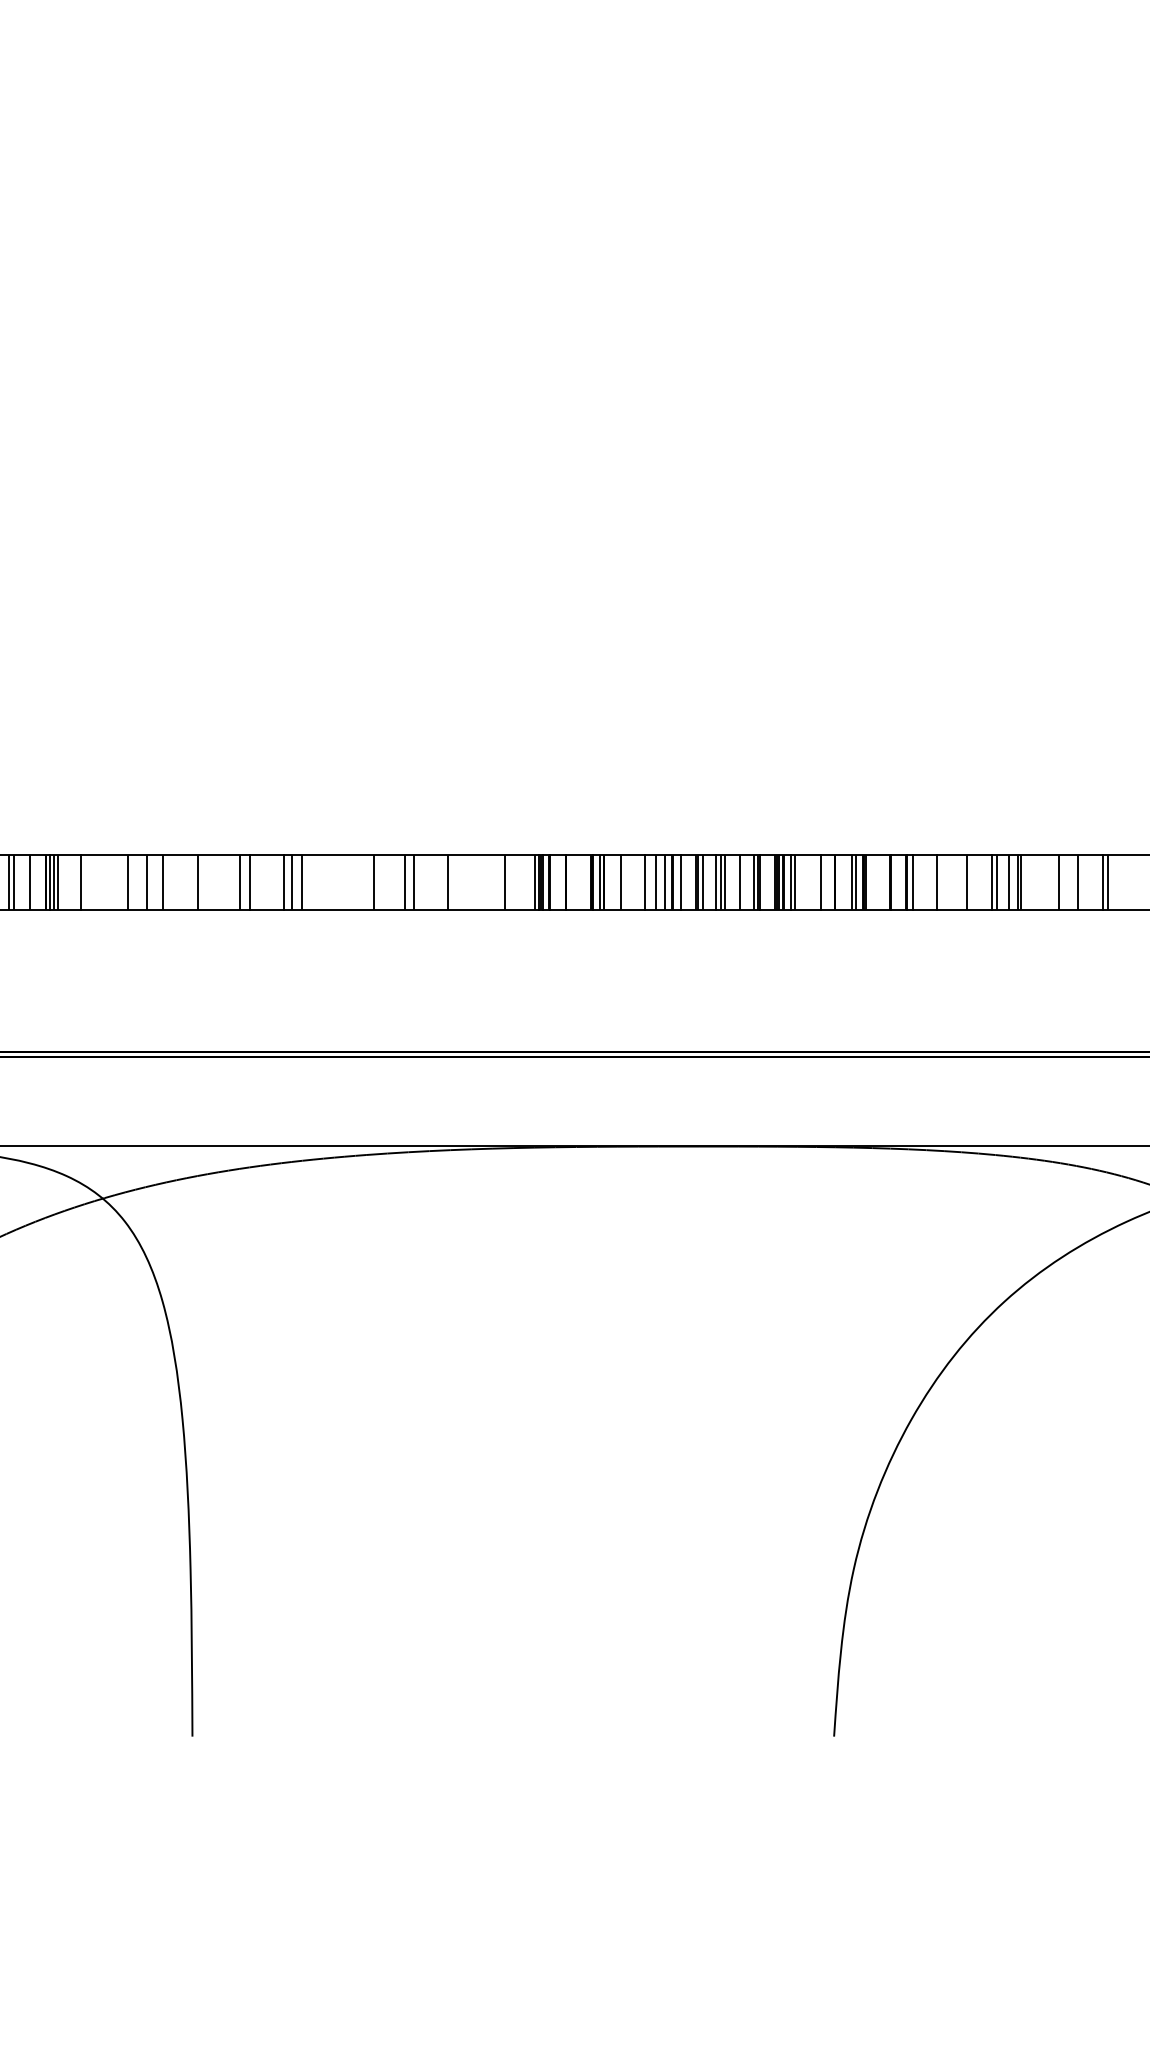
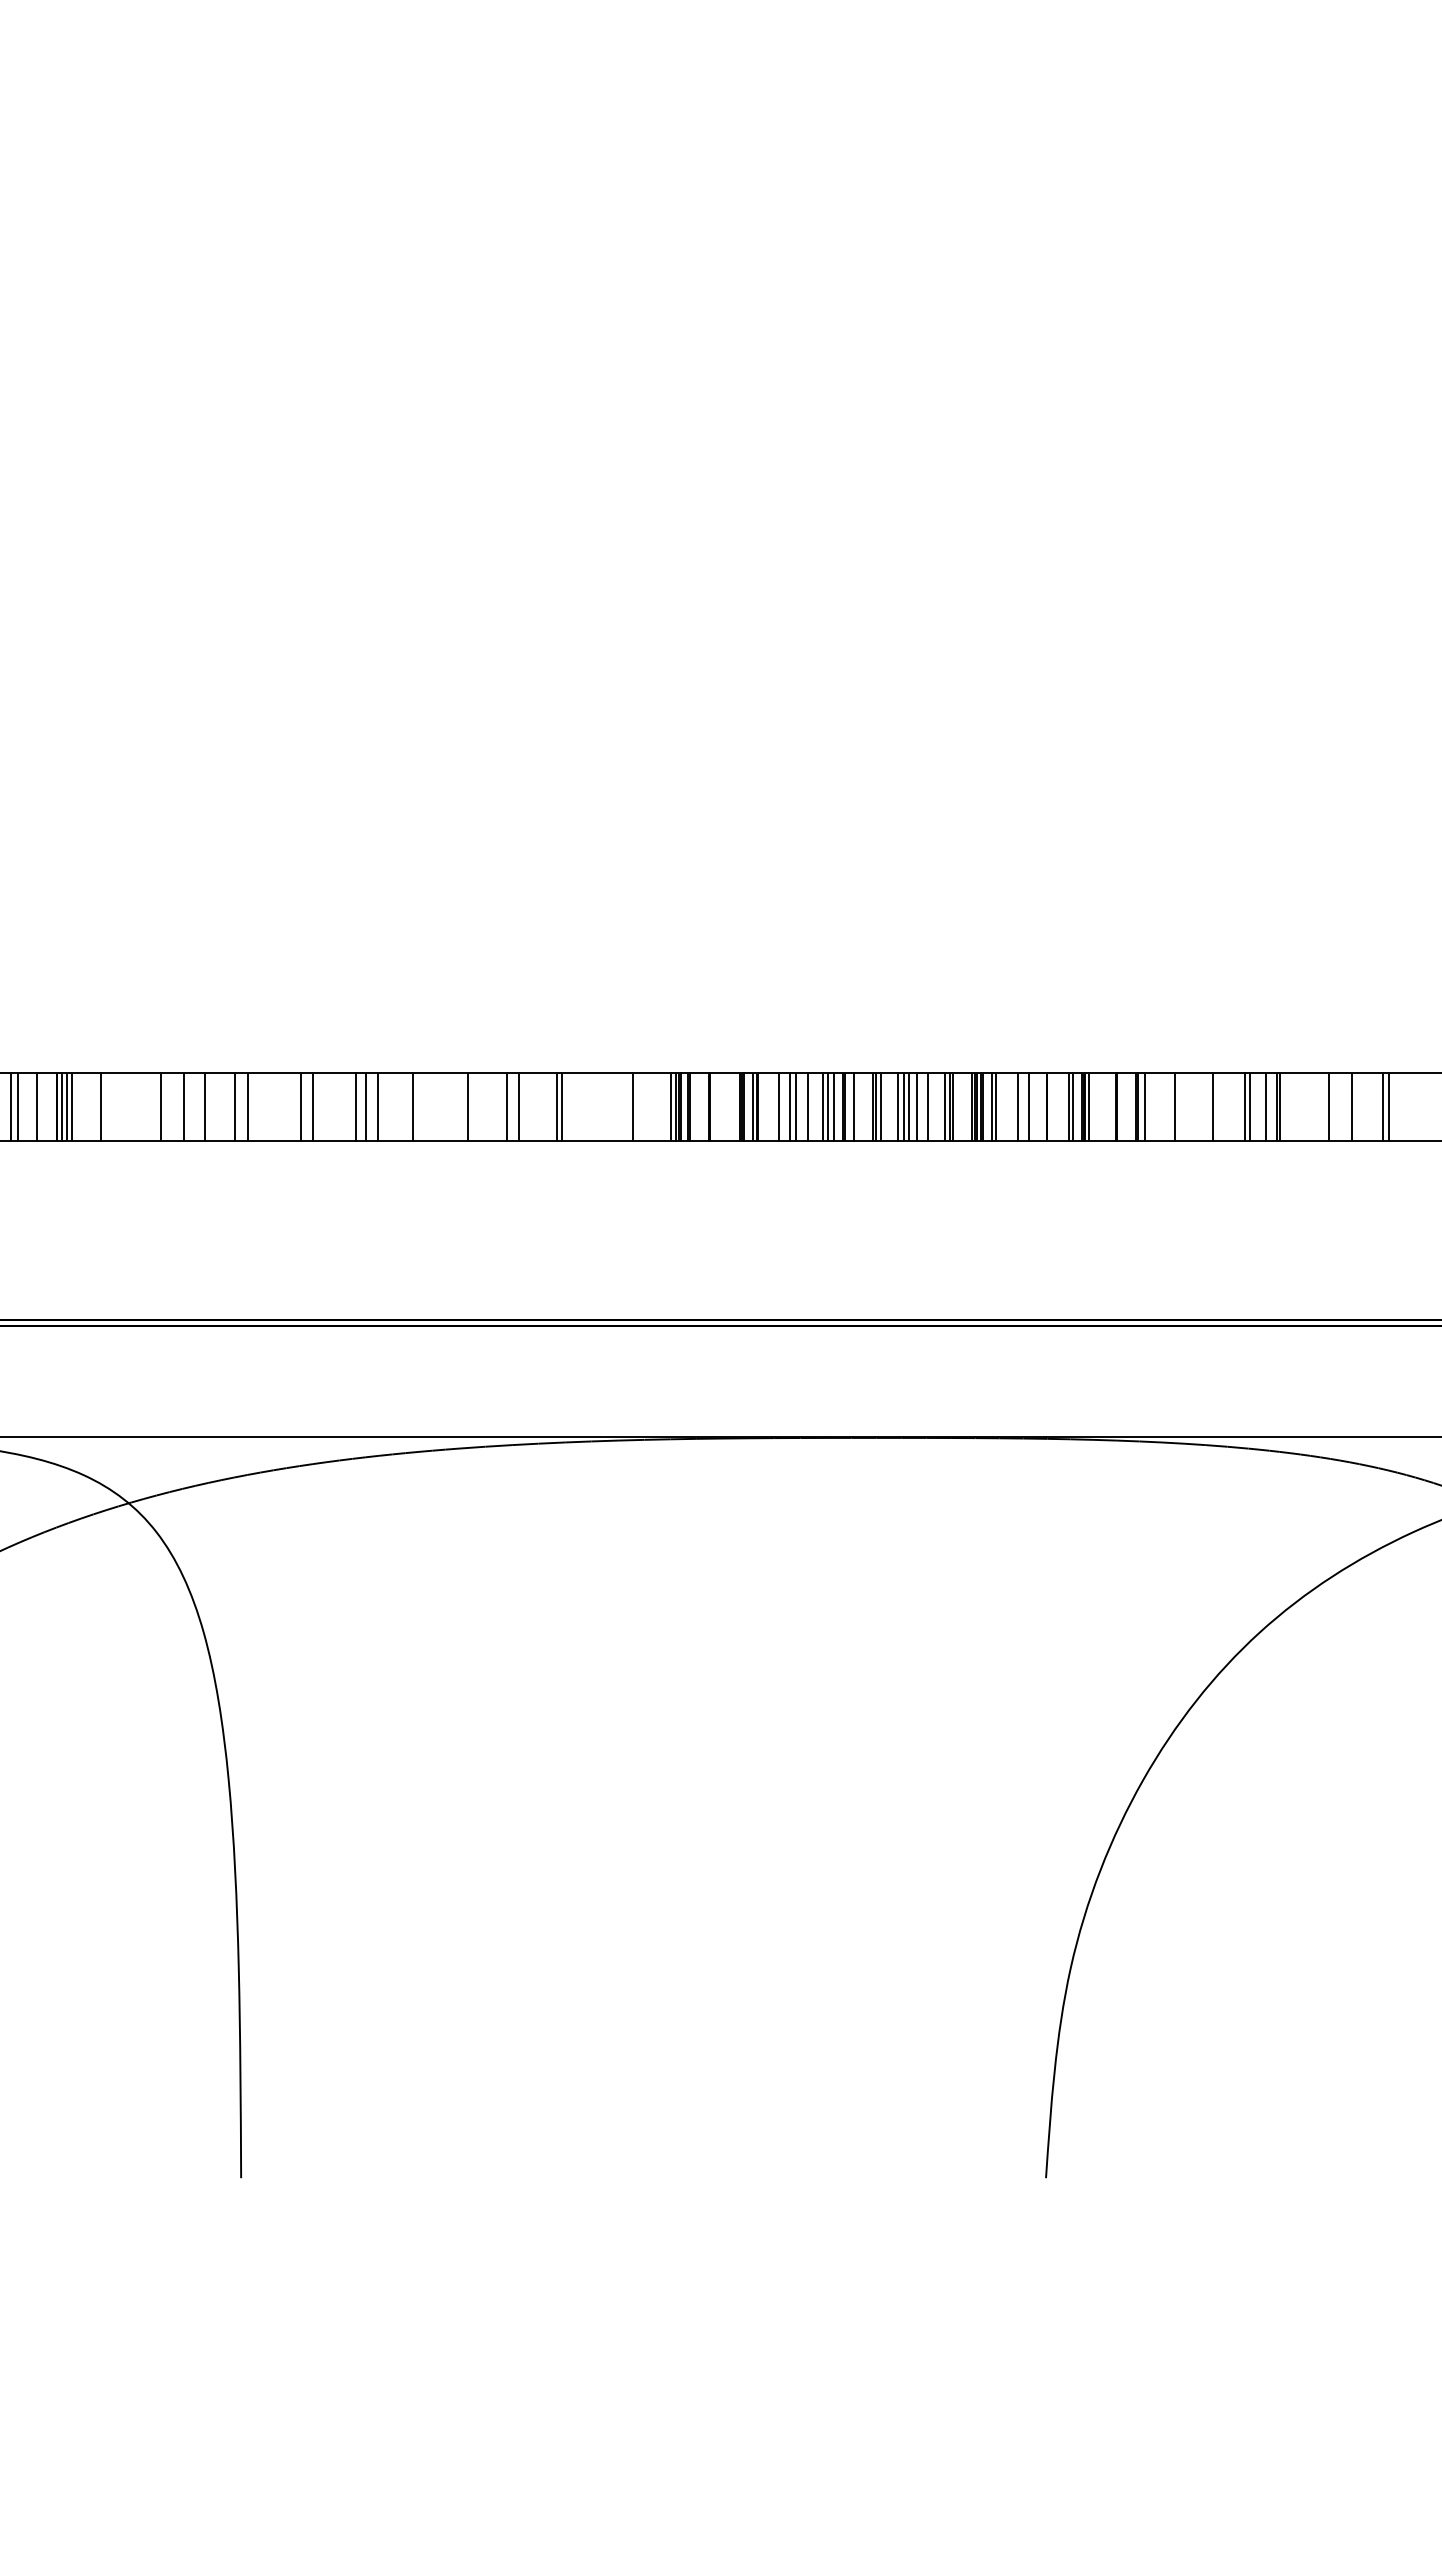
line: (187, 882) -> (235, 1106), added
line: (329, 882) -> (412, 1106), added
line: (443, 882) -> (556, 1106), added
line: (630, 882) -> (790, 1106), added
line: (635, 882) -> (796, 1106), added
line: (660, 882) -> (828, 1106), added
line: (730, 882) -> (916, 1106), added
line: (811, 882) -> (1017, 1106), added
line: (868, 882) -> (1089, 1106), added

